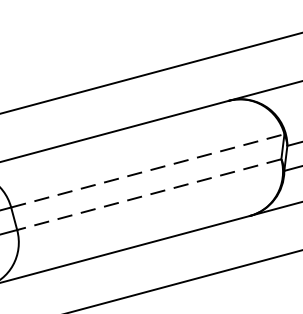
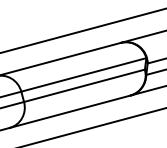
line: (147, 169) -> (83, 74), dashed -> solid
line: (149, 193) -> (84, 85), dashed -> solid

